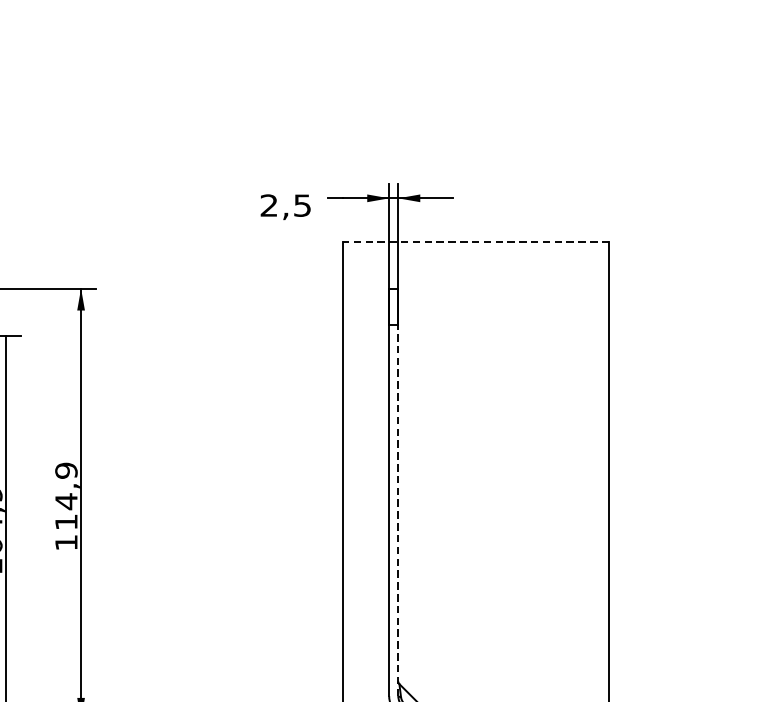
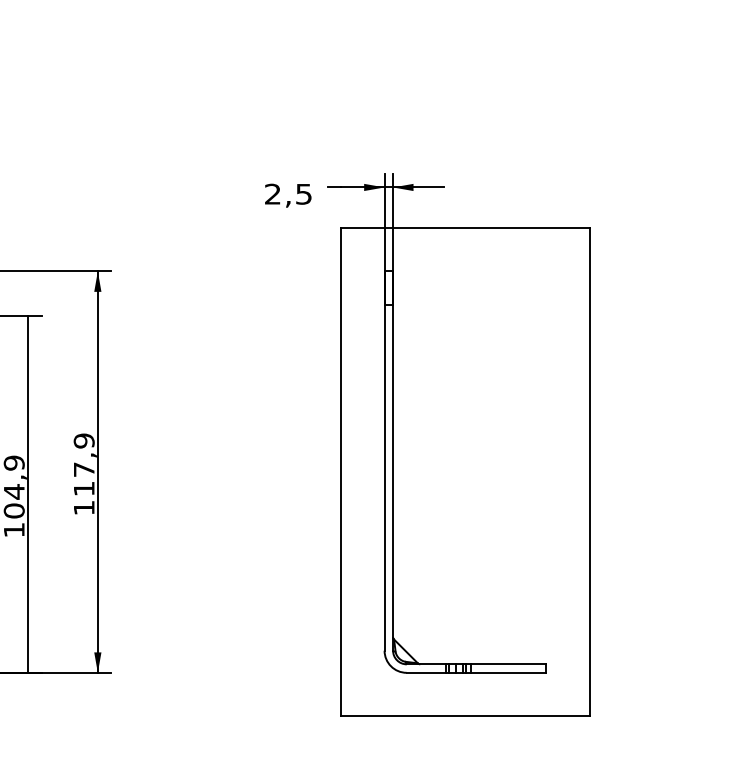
line: (475, 242) -> (464, 228), dashed -> solid
text: (66, 501) -> (84, 469), 114,9 -> 117,9
line: (398, 511) -> (393, 478), dashed -> solid

